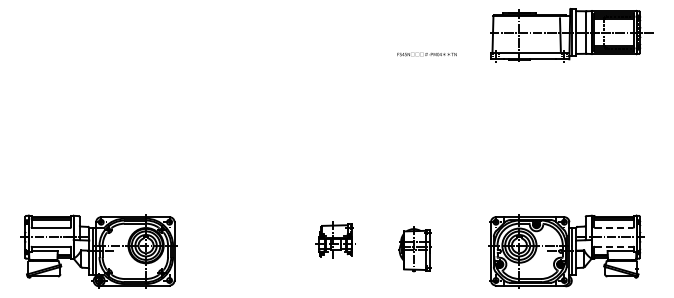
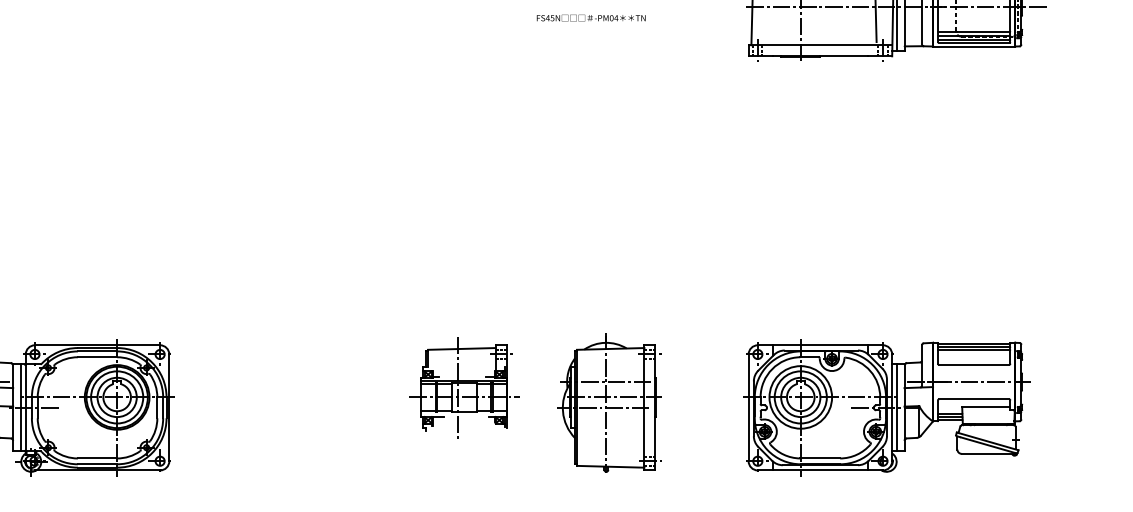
text: (426, 54) -> (590, 18), moved
line: (614, 227) -> (974, 364), dashed -> solid
part: (335, 240) -> (463, 387), size x1.43
line: (614, 246) -> (974, 398), dashed -> solid
part: (414, 248) -> (608, 402), size x1.67

